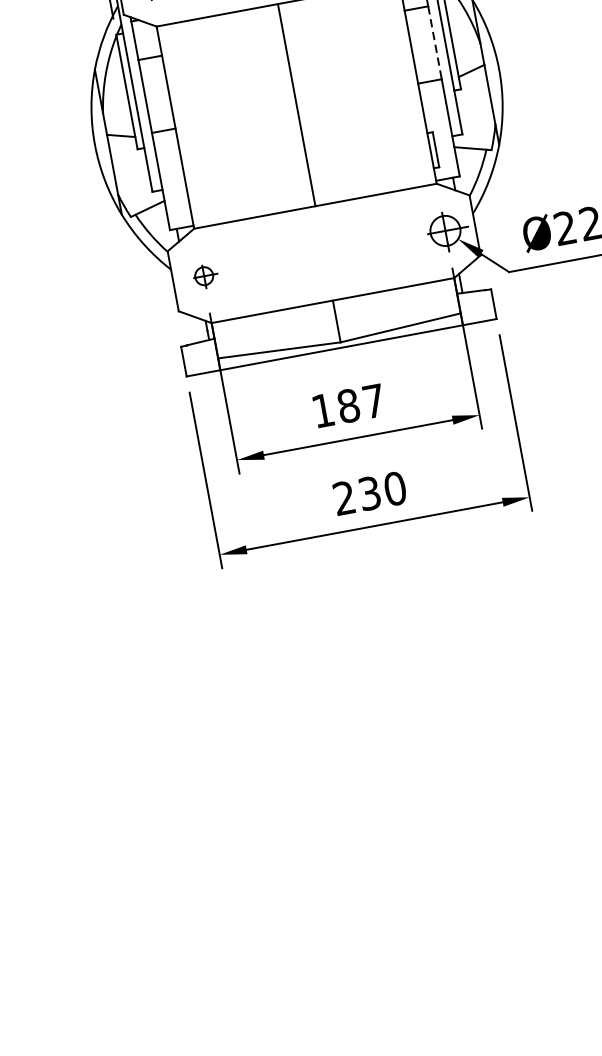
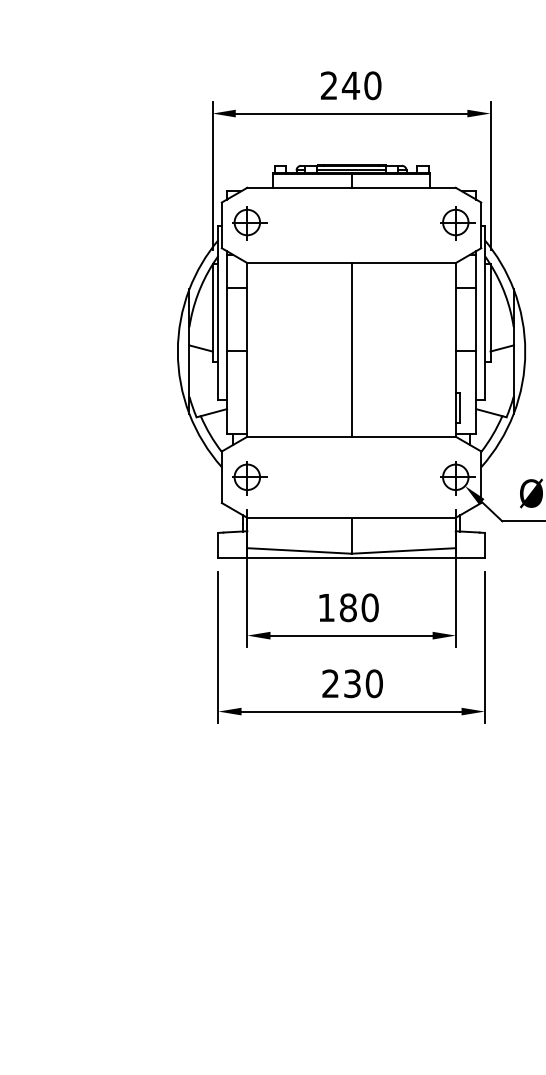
line: (435, 42) -> (476, 319), dashed -> solid
part: (205, 276) -> (249, 478), size x1.67
text: (373, 401) -> (369, 607), 187 -> 180

